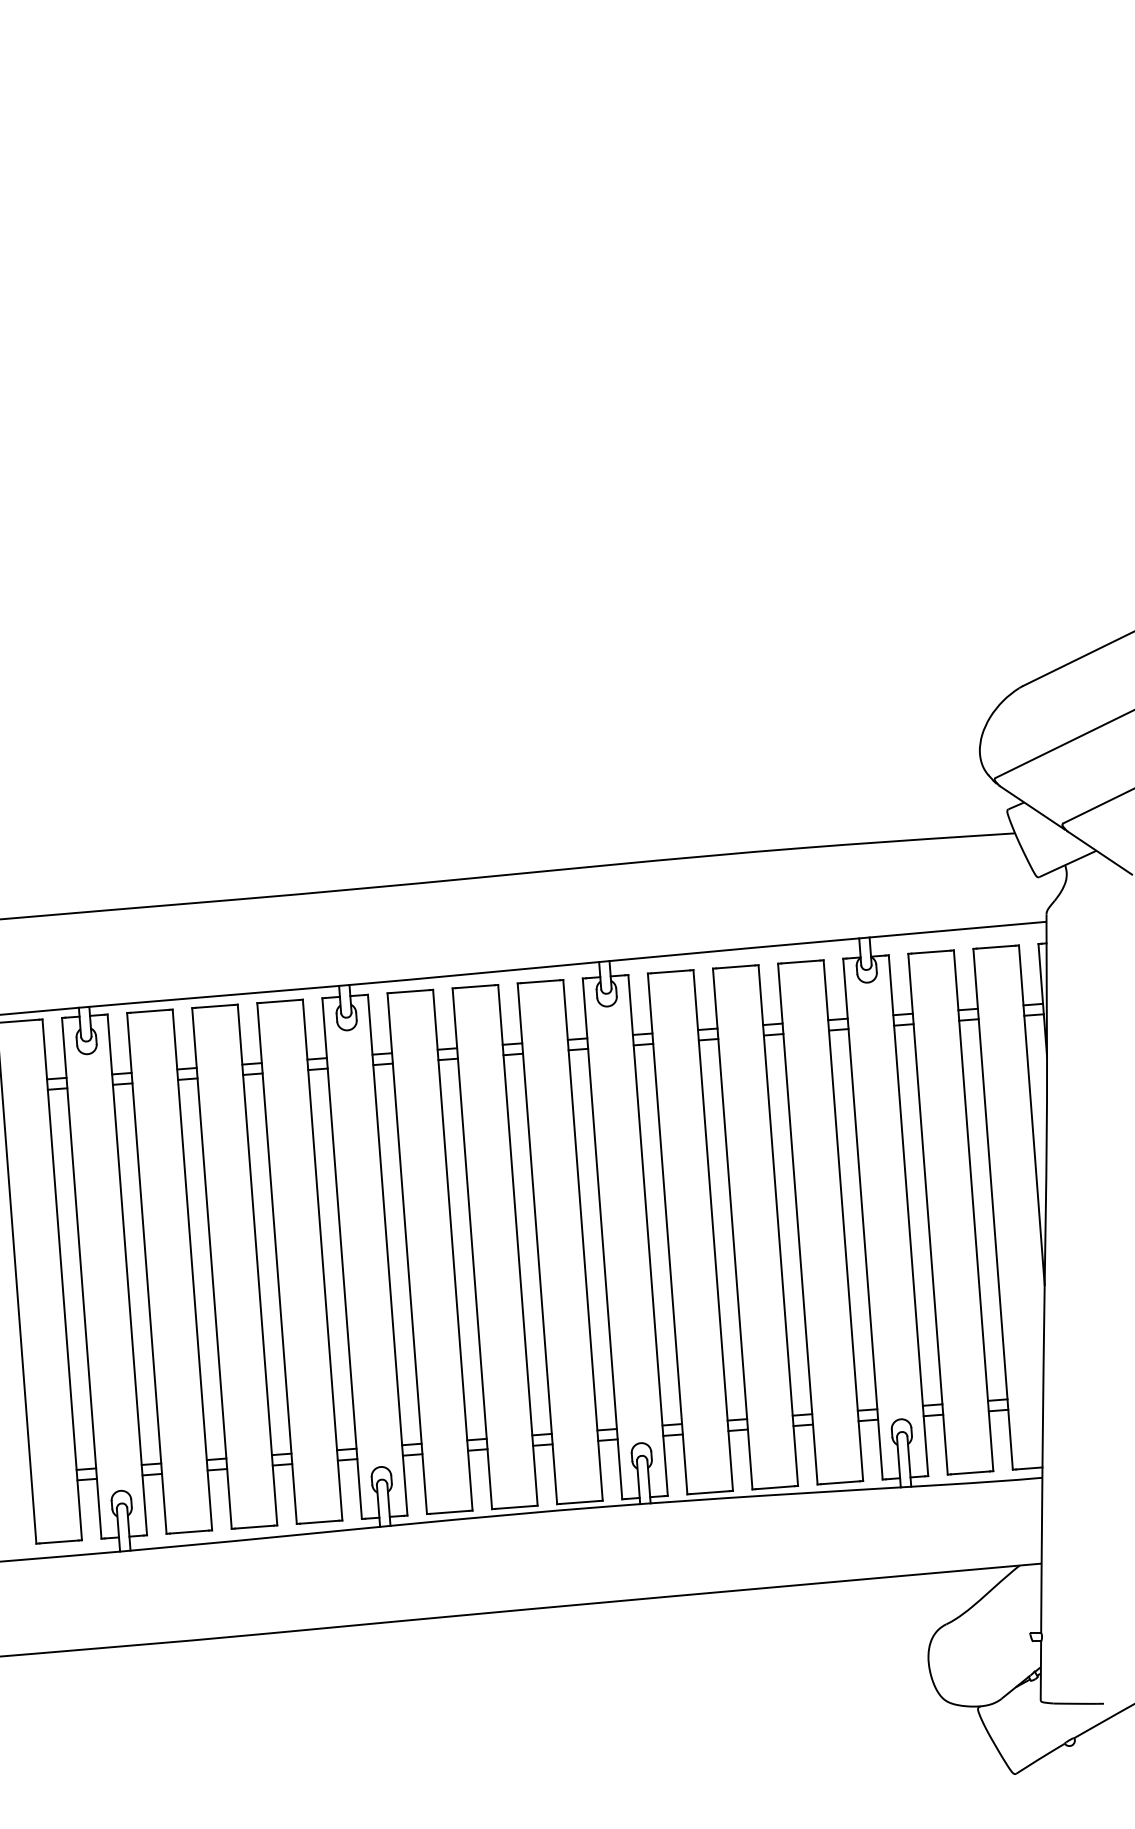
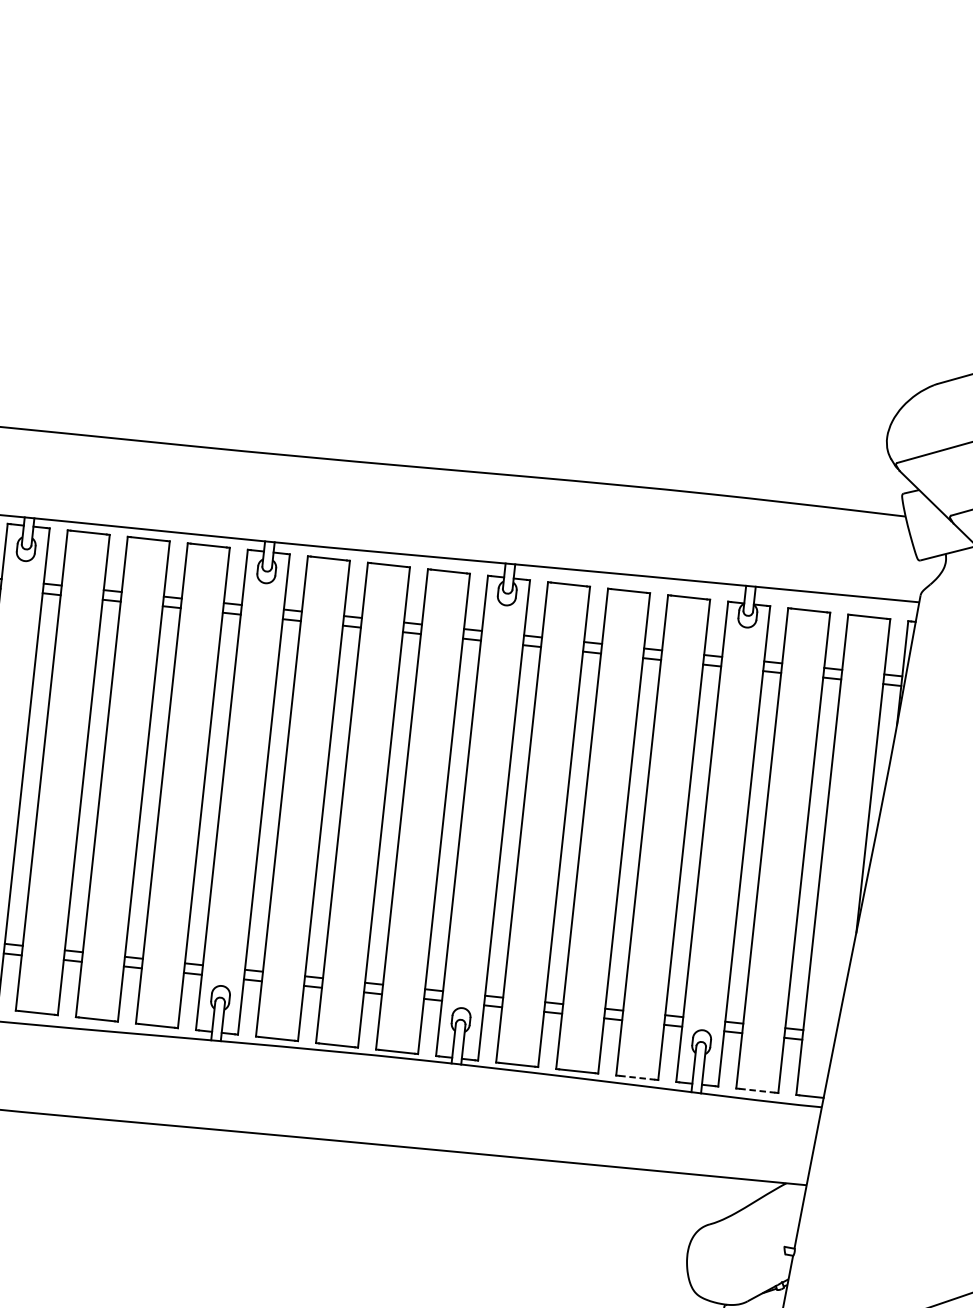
line: (970, 1472) -> (757, 1090), solid -> dashed
line: (840, 1482) -> (637, 1077), solid -> dashed

